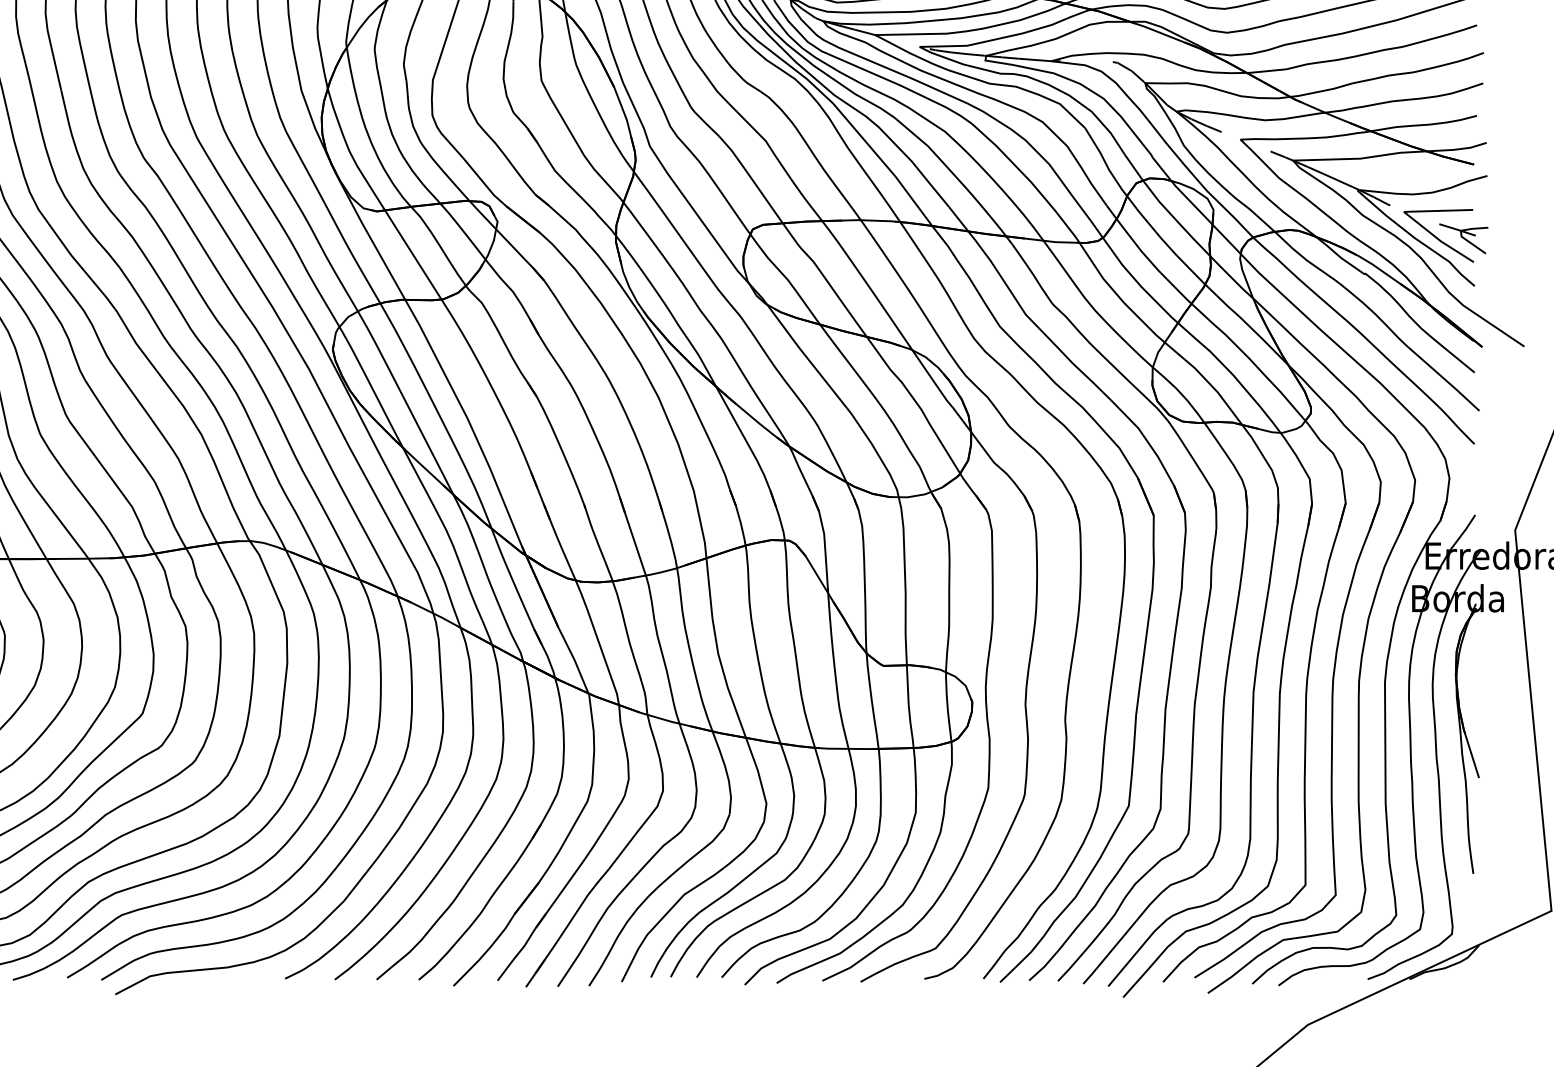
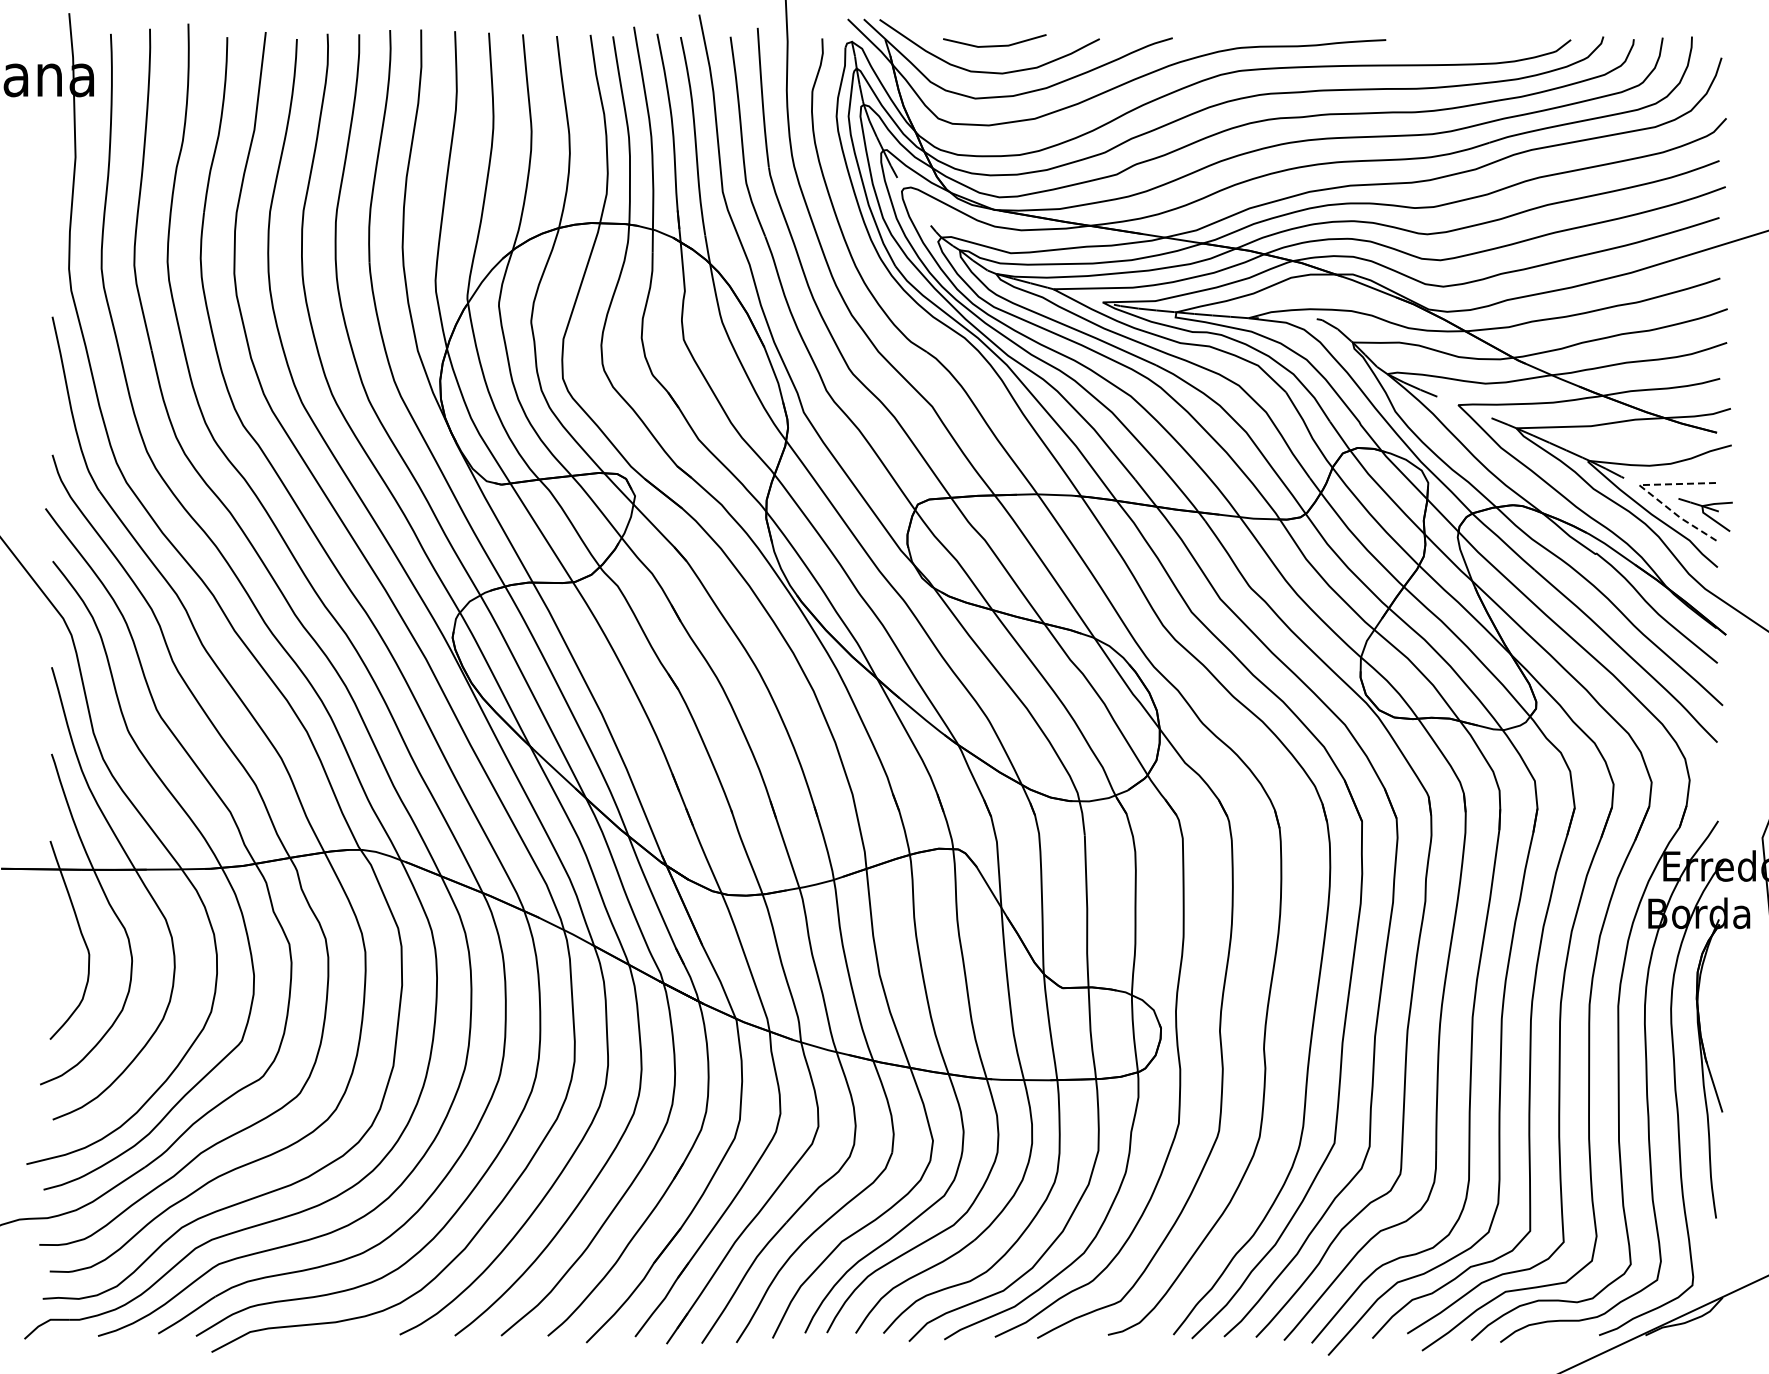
line: (1411, 217) -> (1647, 491), solid -> dashed

